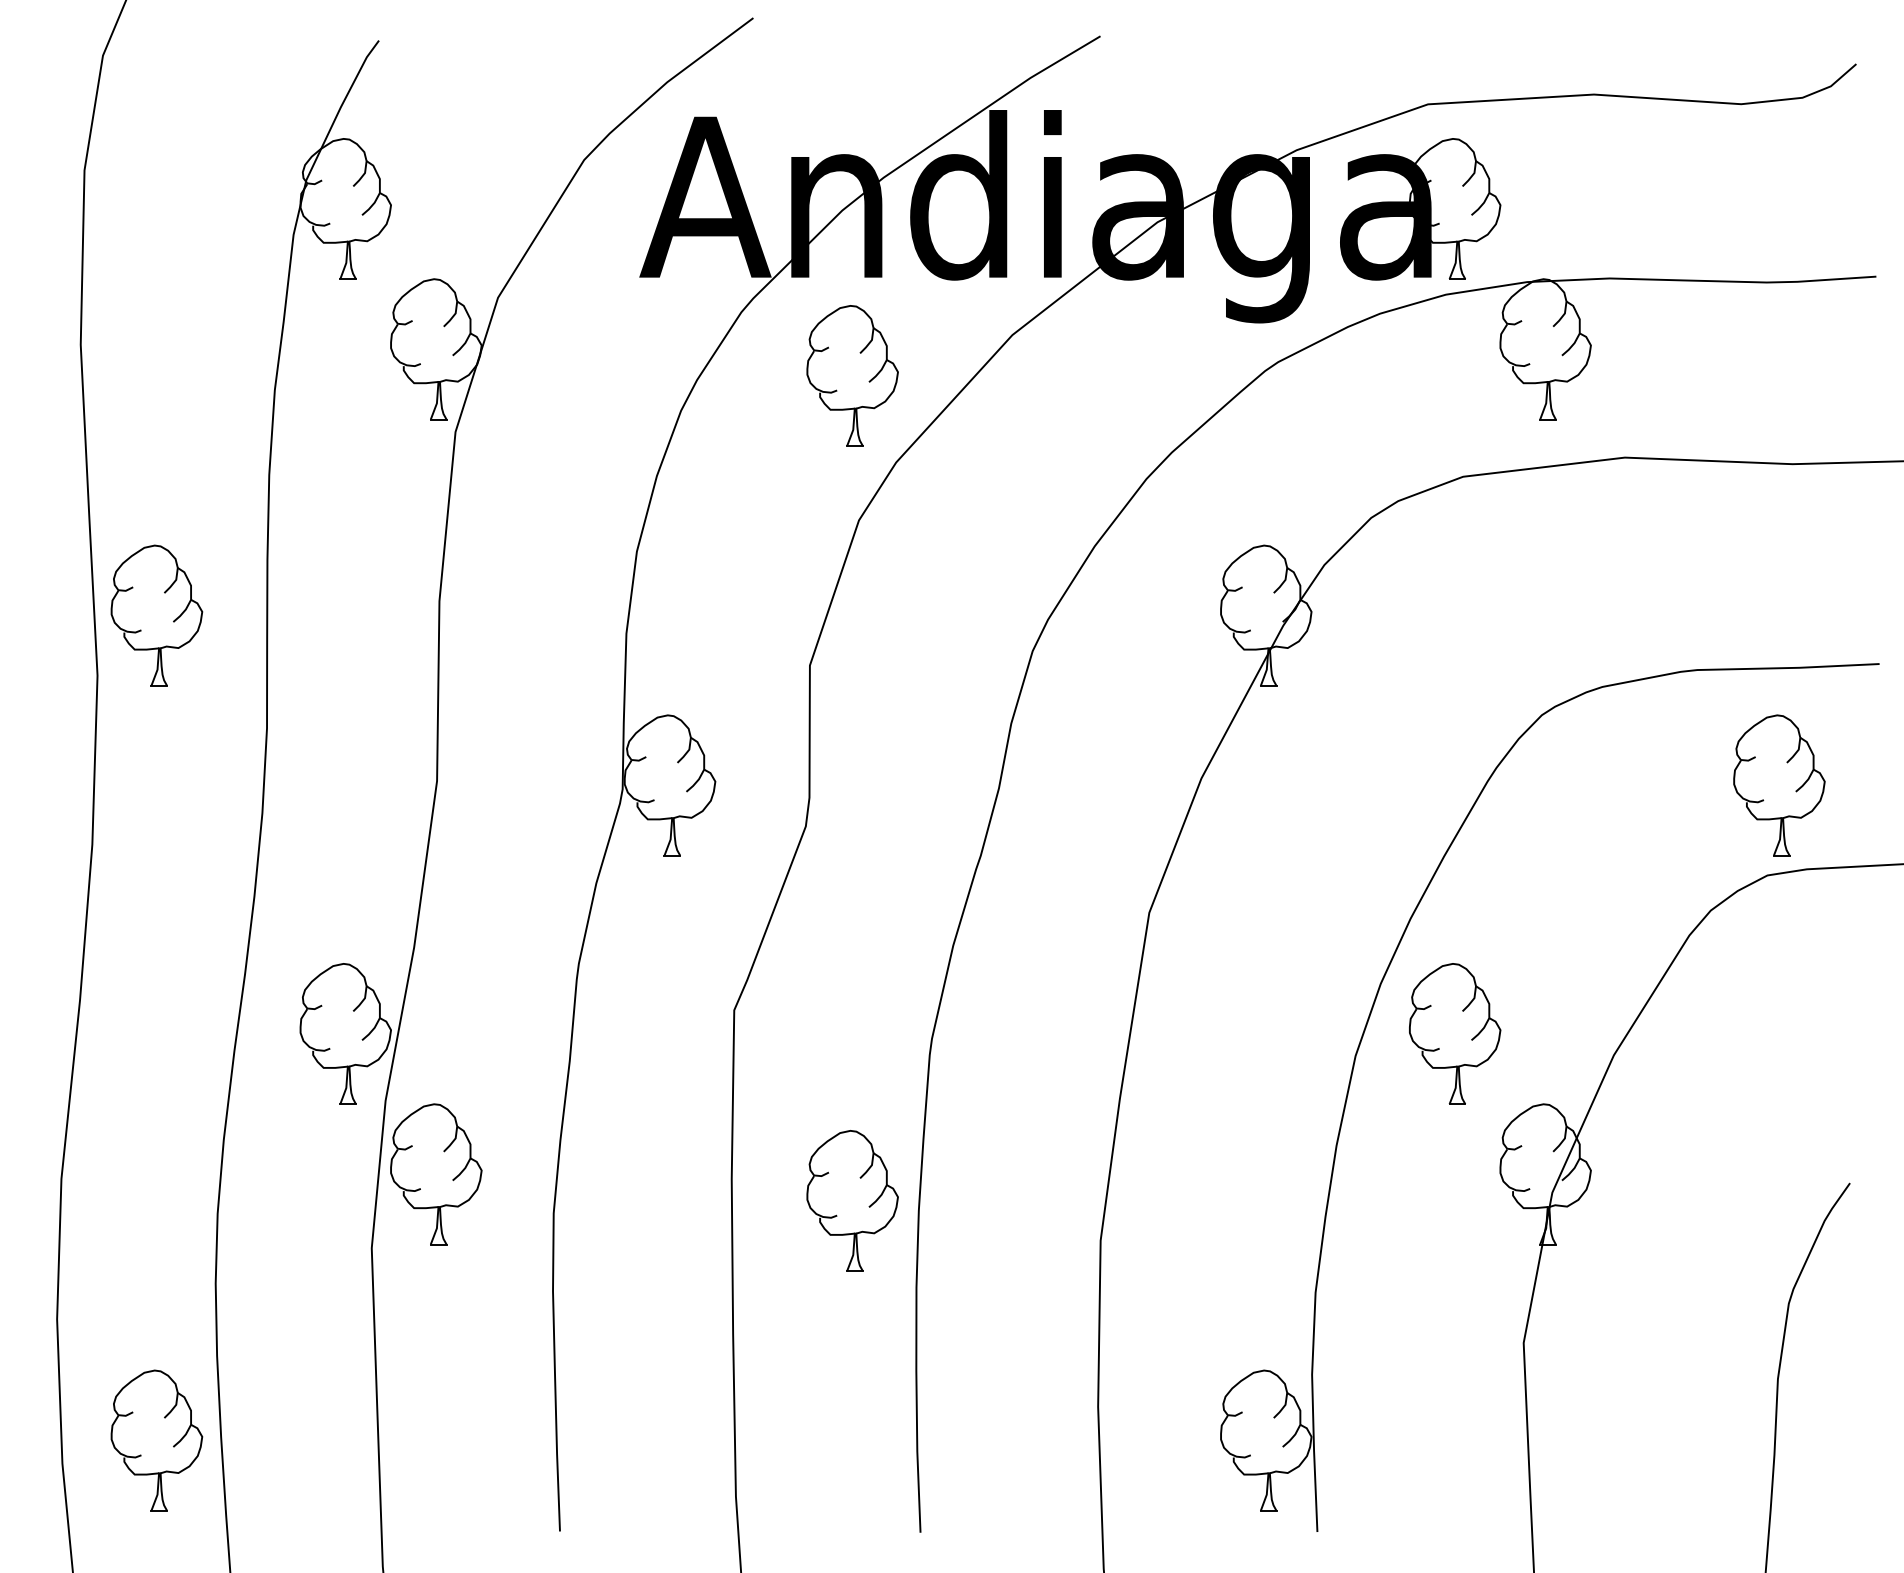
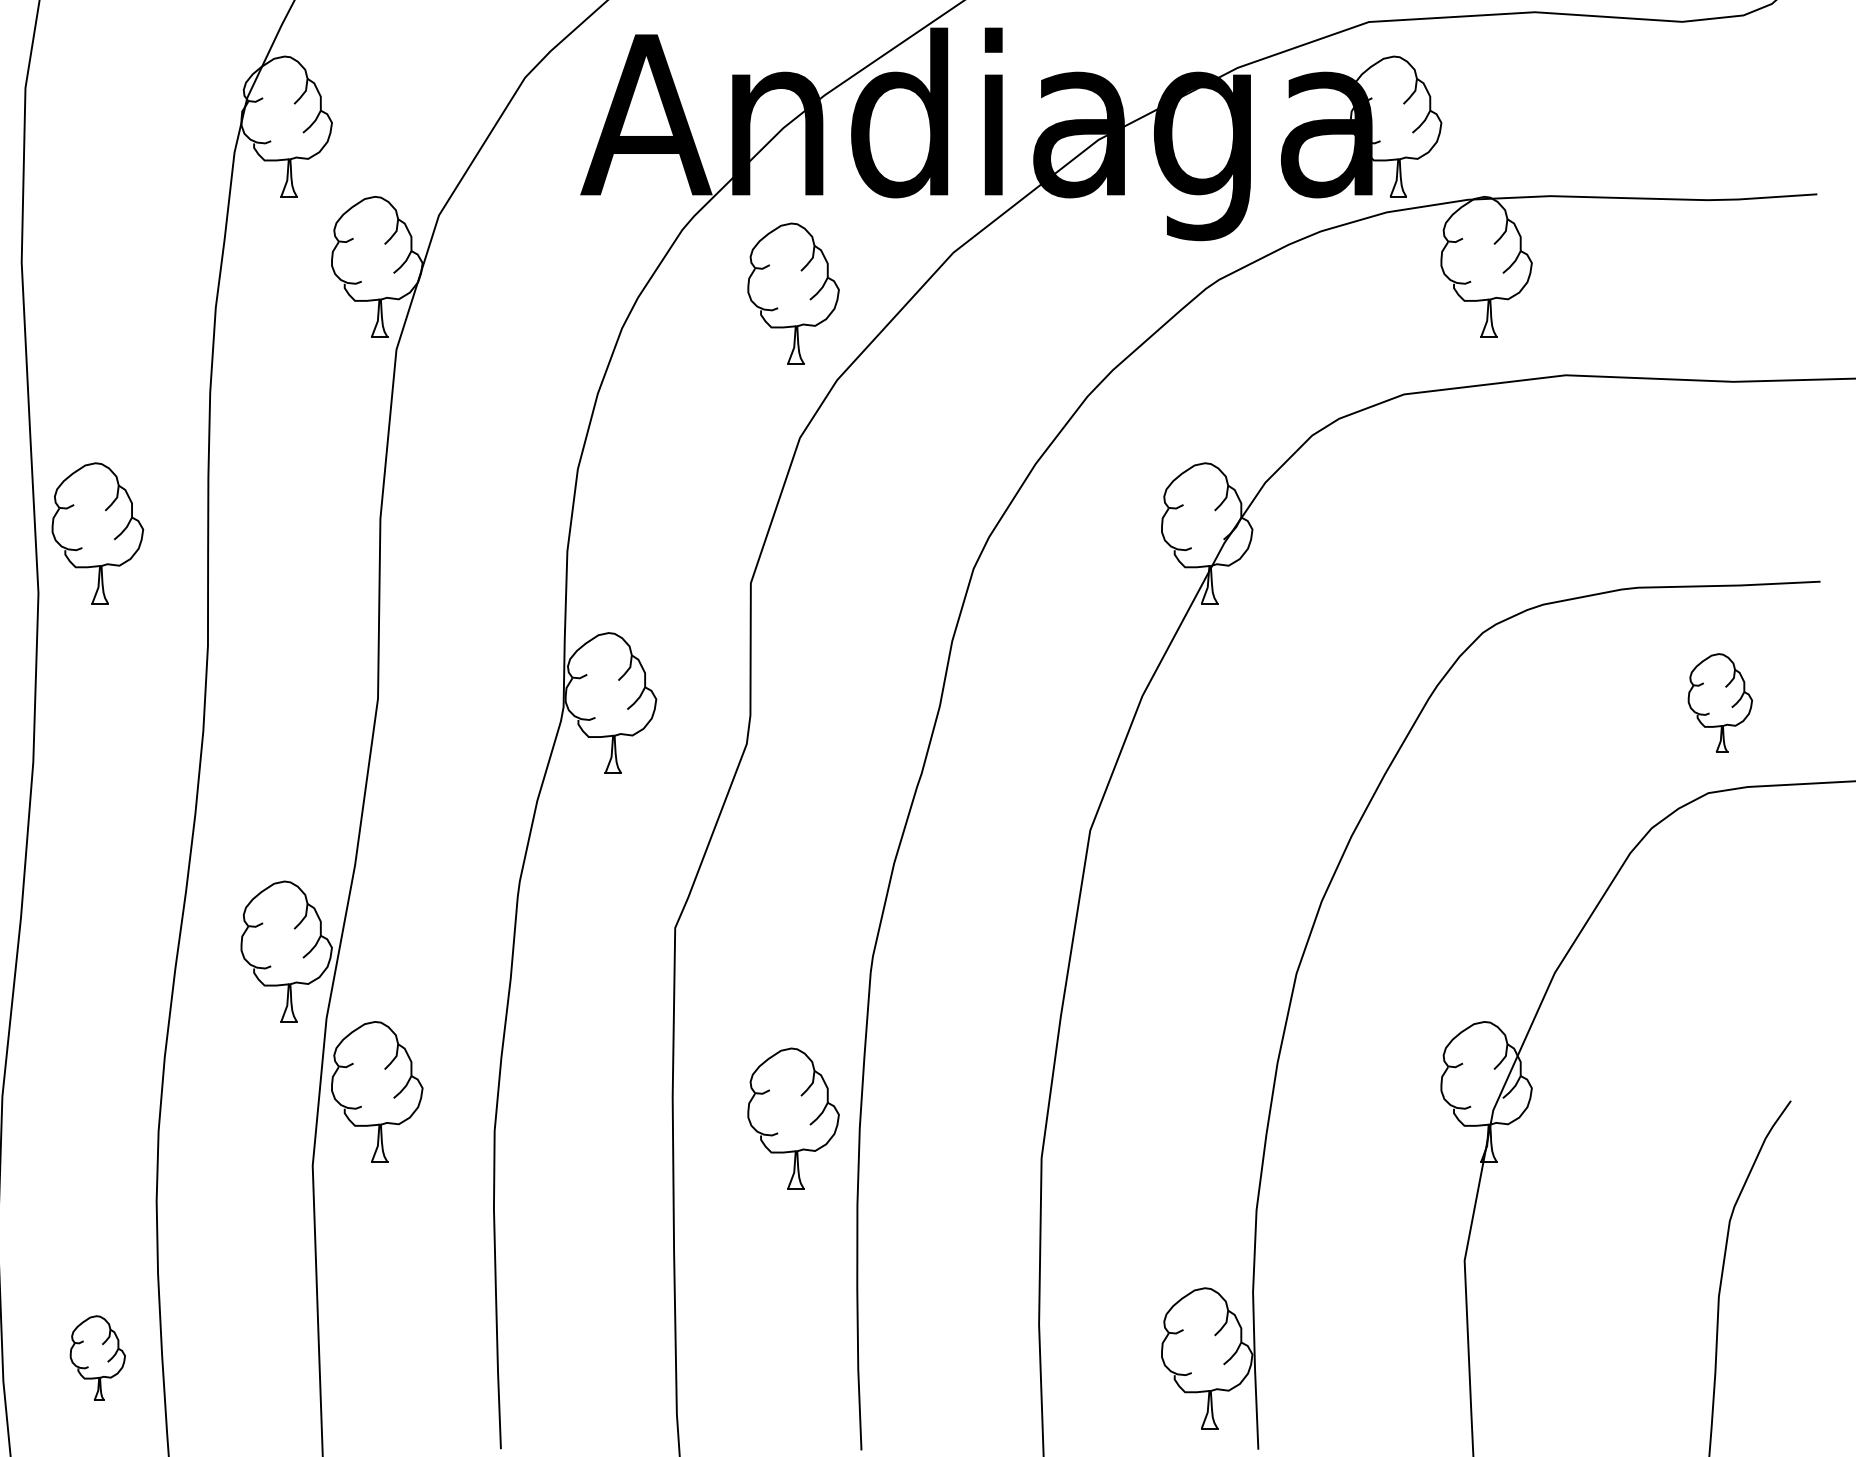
part: (1779, 785) -> (1720, 703), size x0.7
part: (1455, 1033) -> (1396, 951), removed
part: (156, 1440) -> (97, 1358), size x0.6

